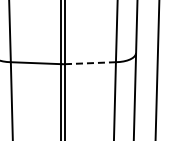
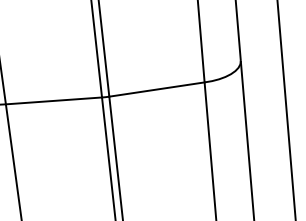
line: (90, 63) -> (156, 90), dashed -> solid

